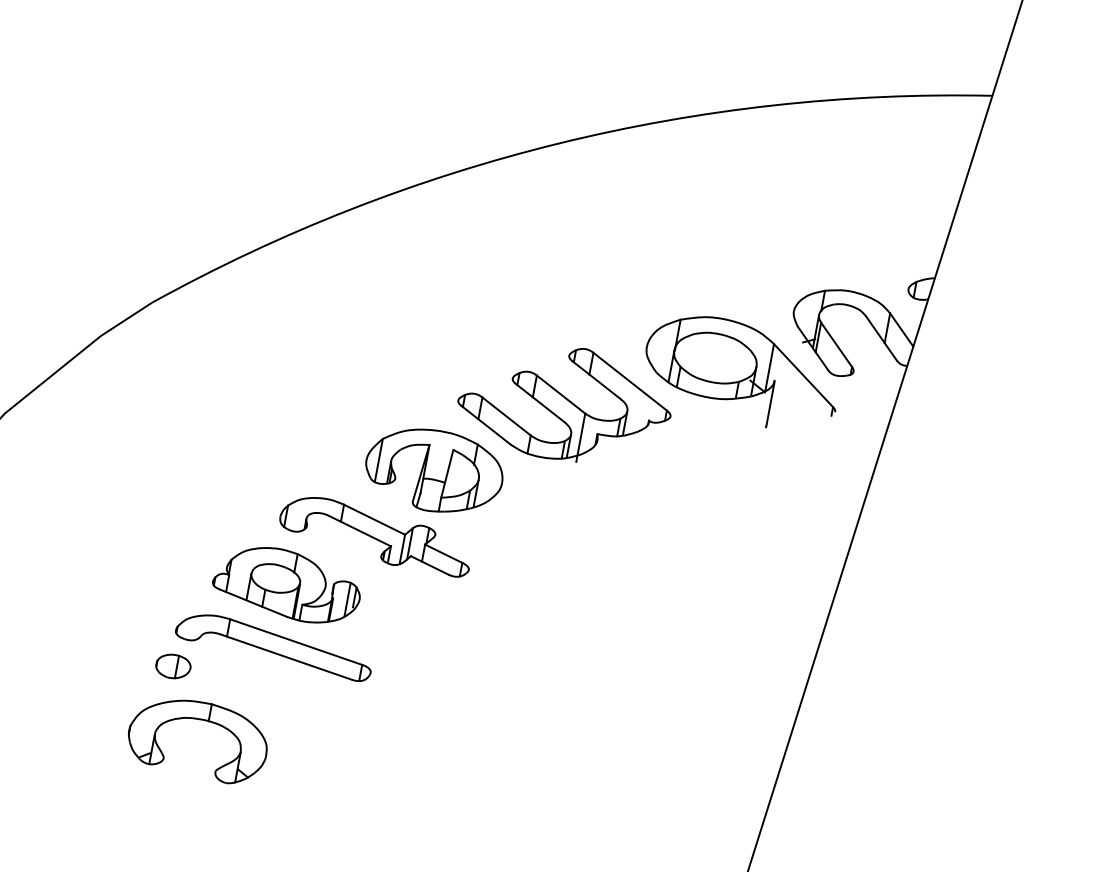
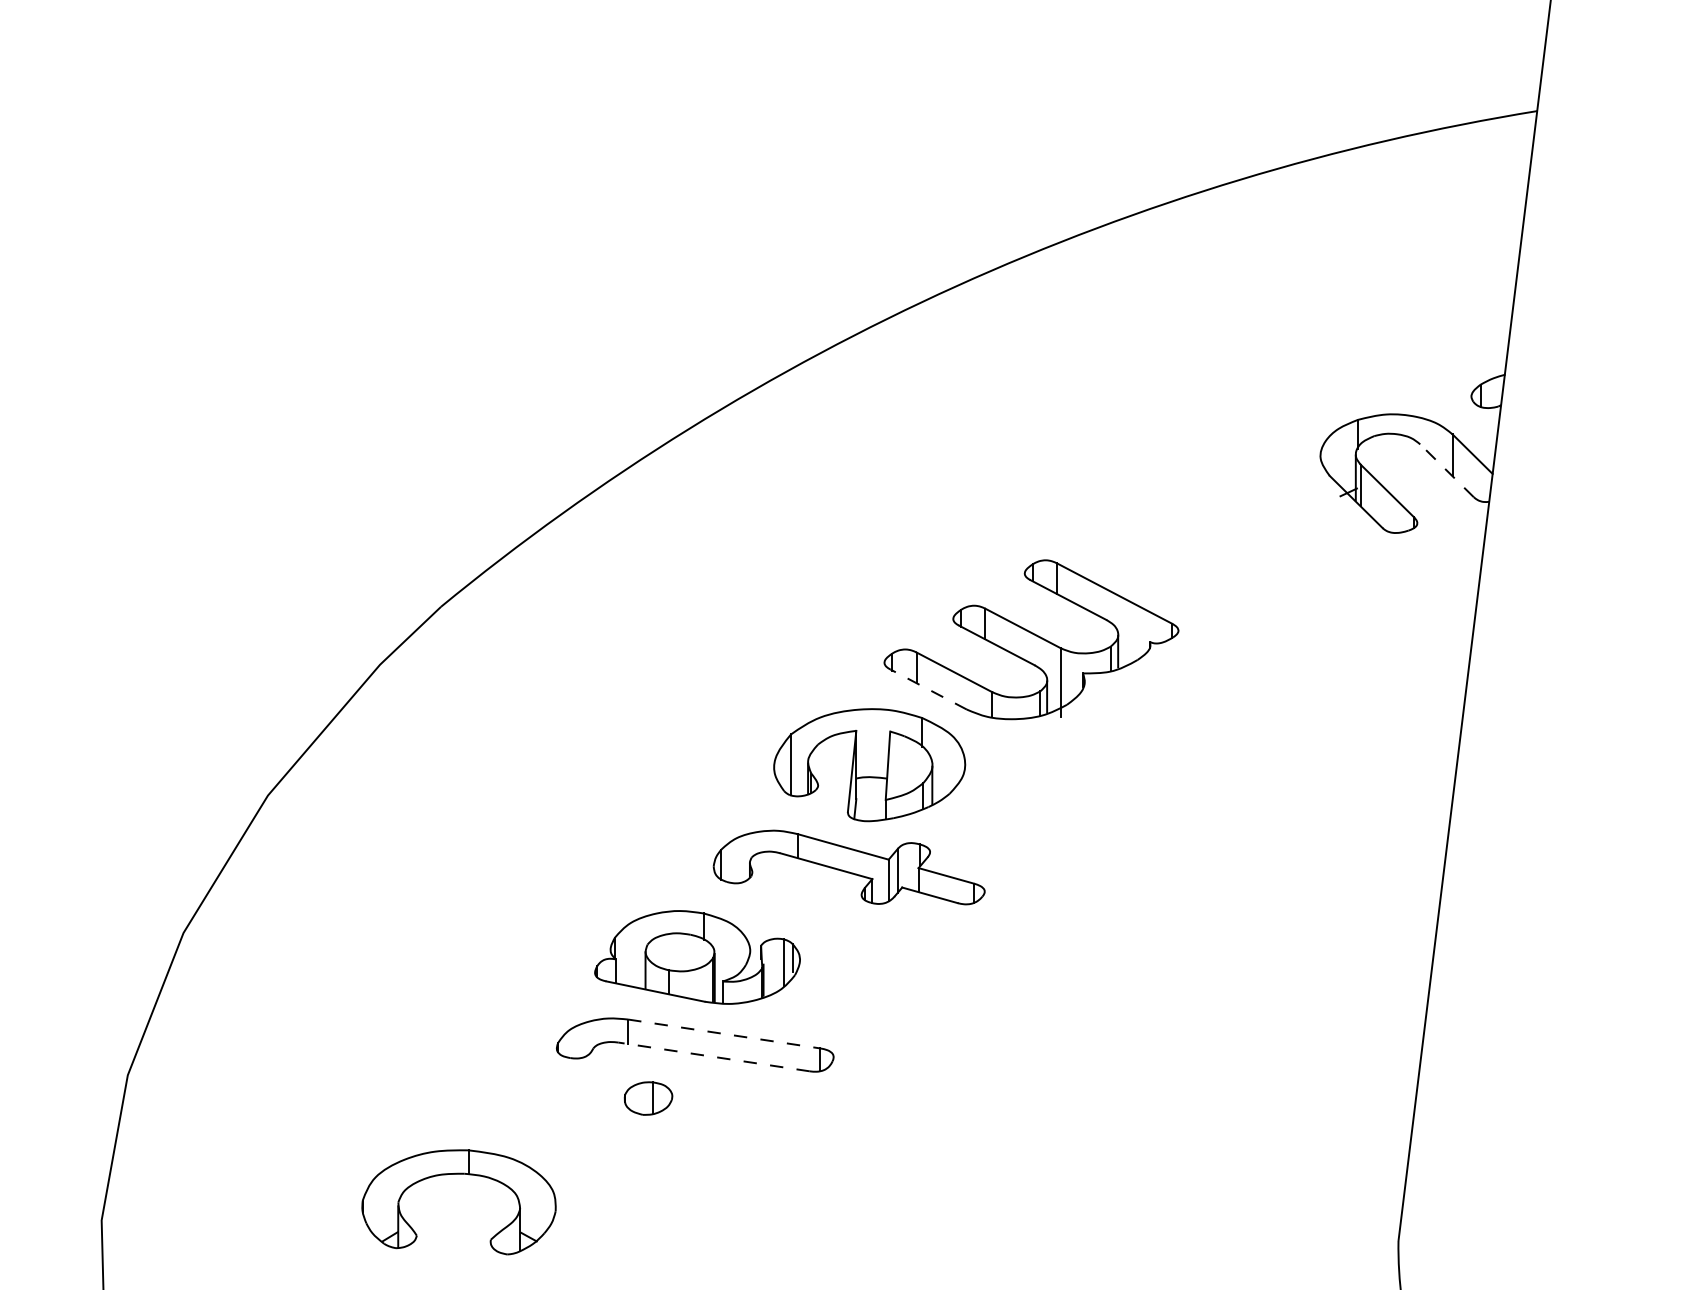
line: (881, 338) -> (1447, 470), solid -> dashed
part: (742, 372) -> (1265, 552), removed
line: (485, 425) -> (928, 689), solid -> dashed
part: (375, 535) -> (848, 867), moved
line: (296, 642) -> (724, 1034), solid -> dashed
line: (286, 656) -> (714, 1056), solid -> dashed
part: (173, 666) -> (648, 1098), moved
part: (201, 720) -> (458, 1174), moved

